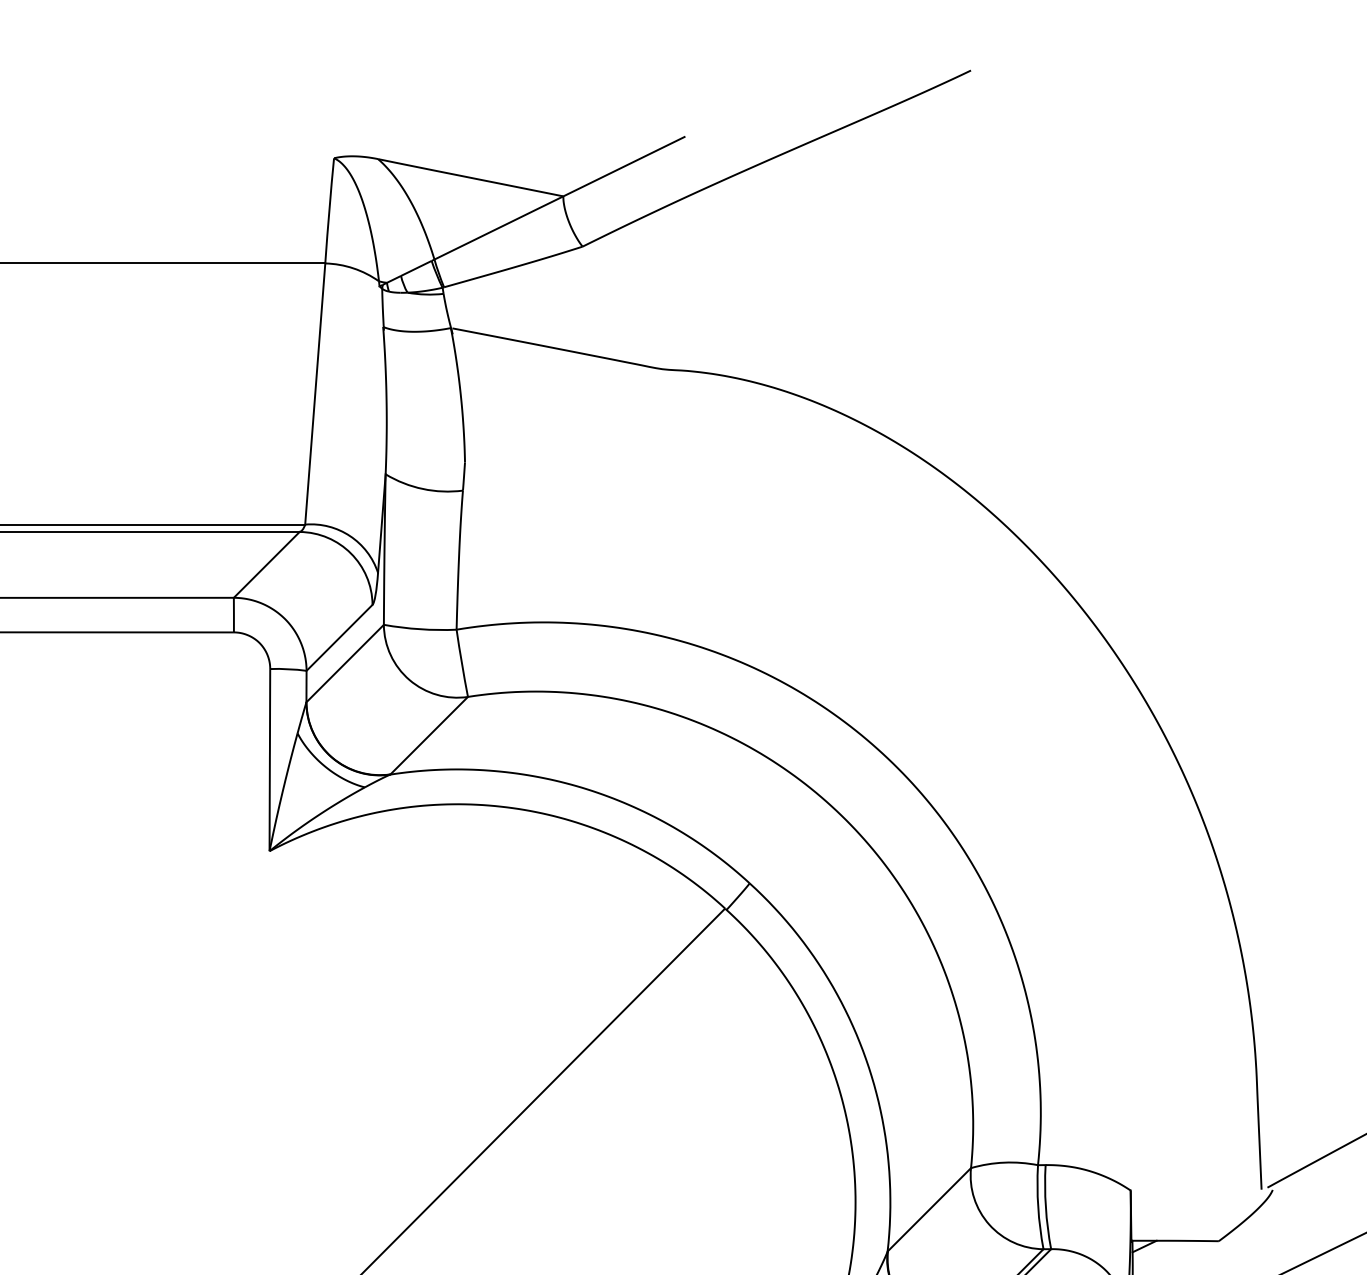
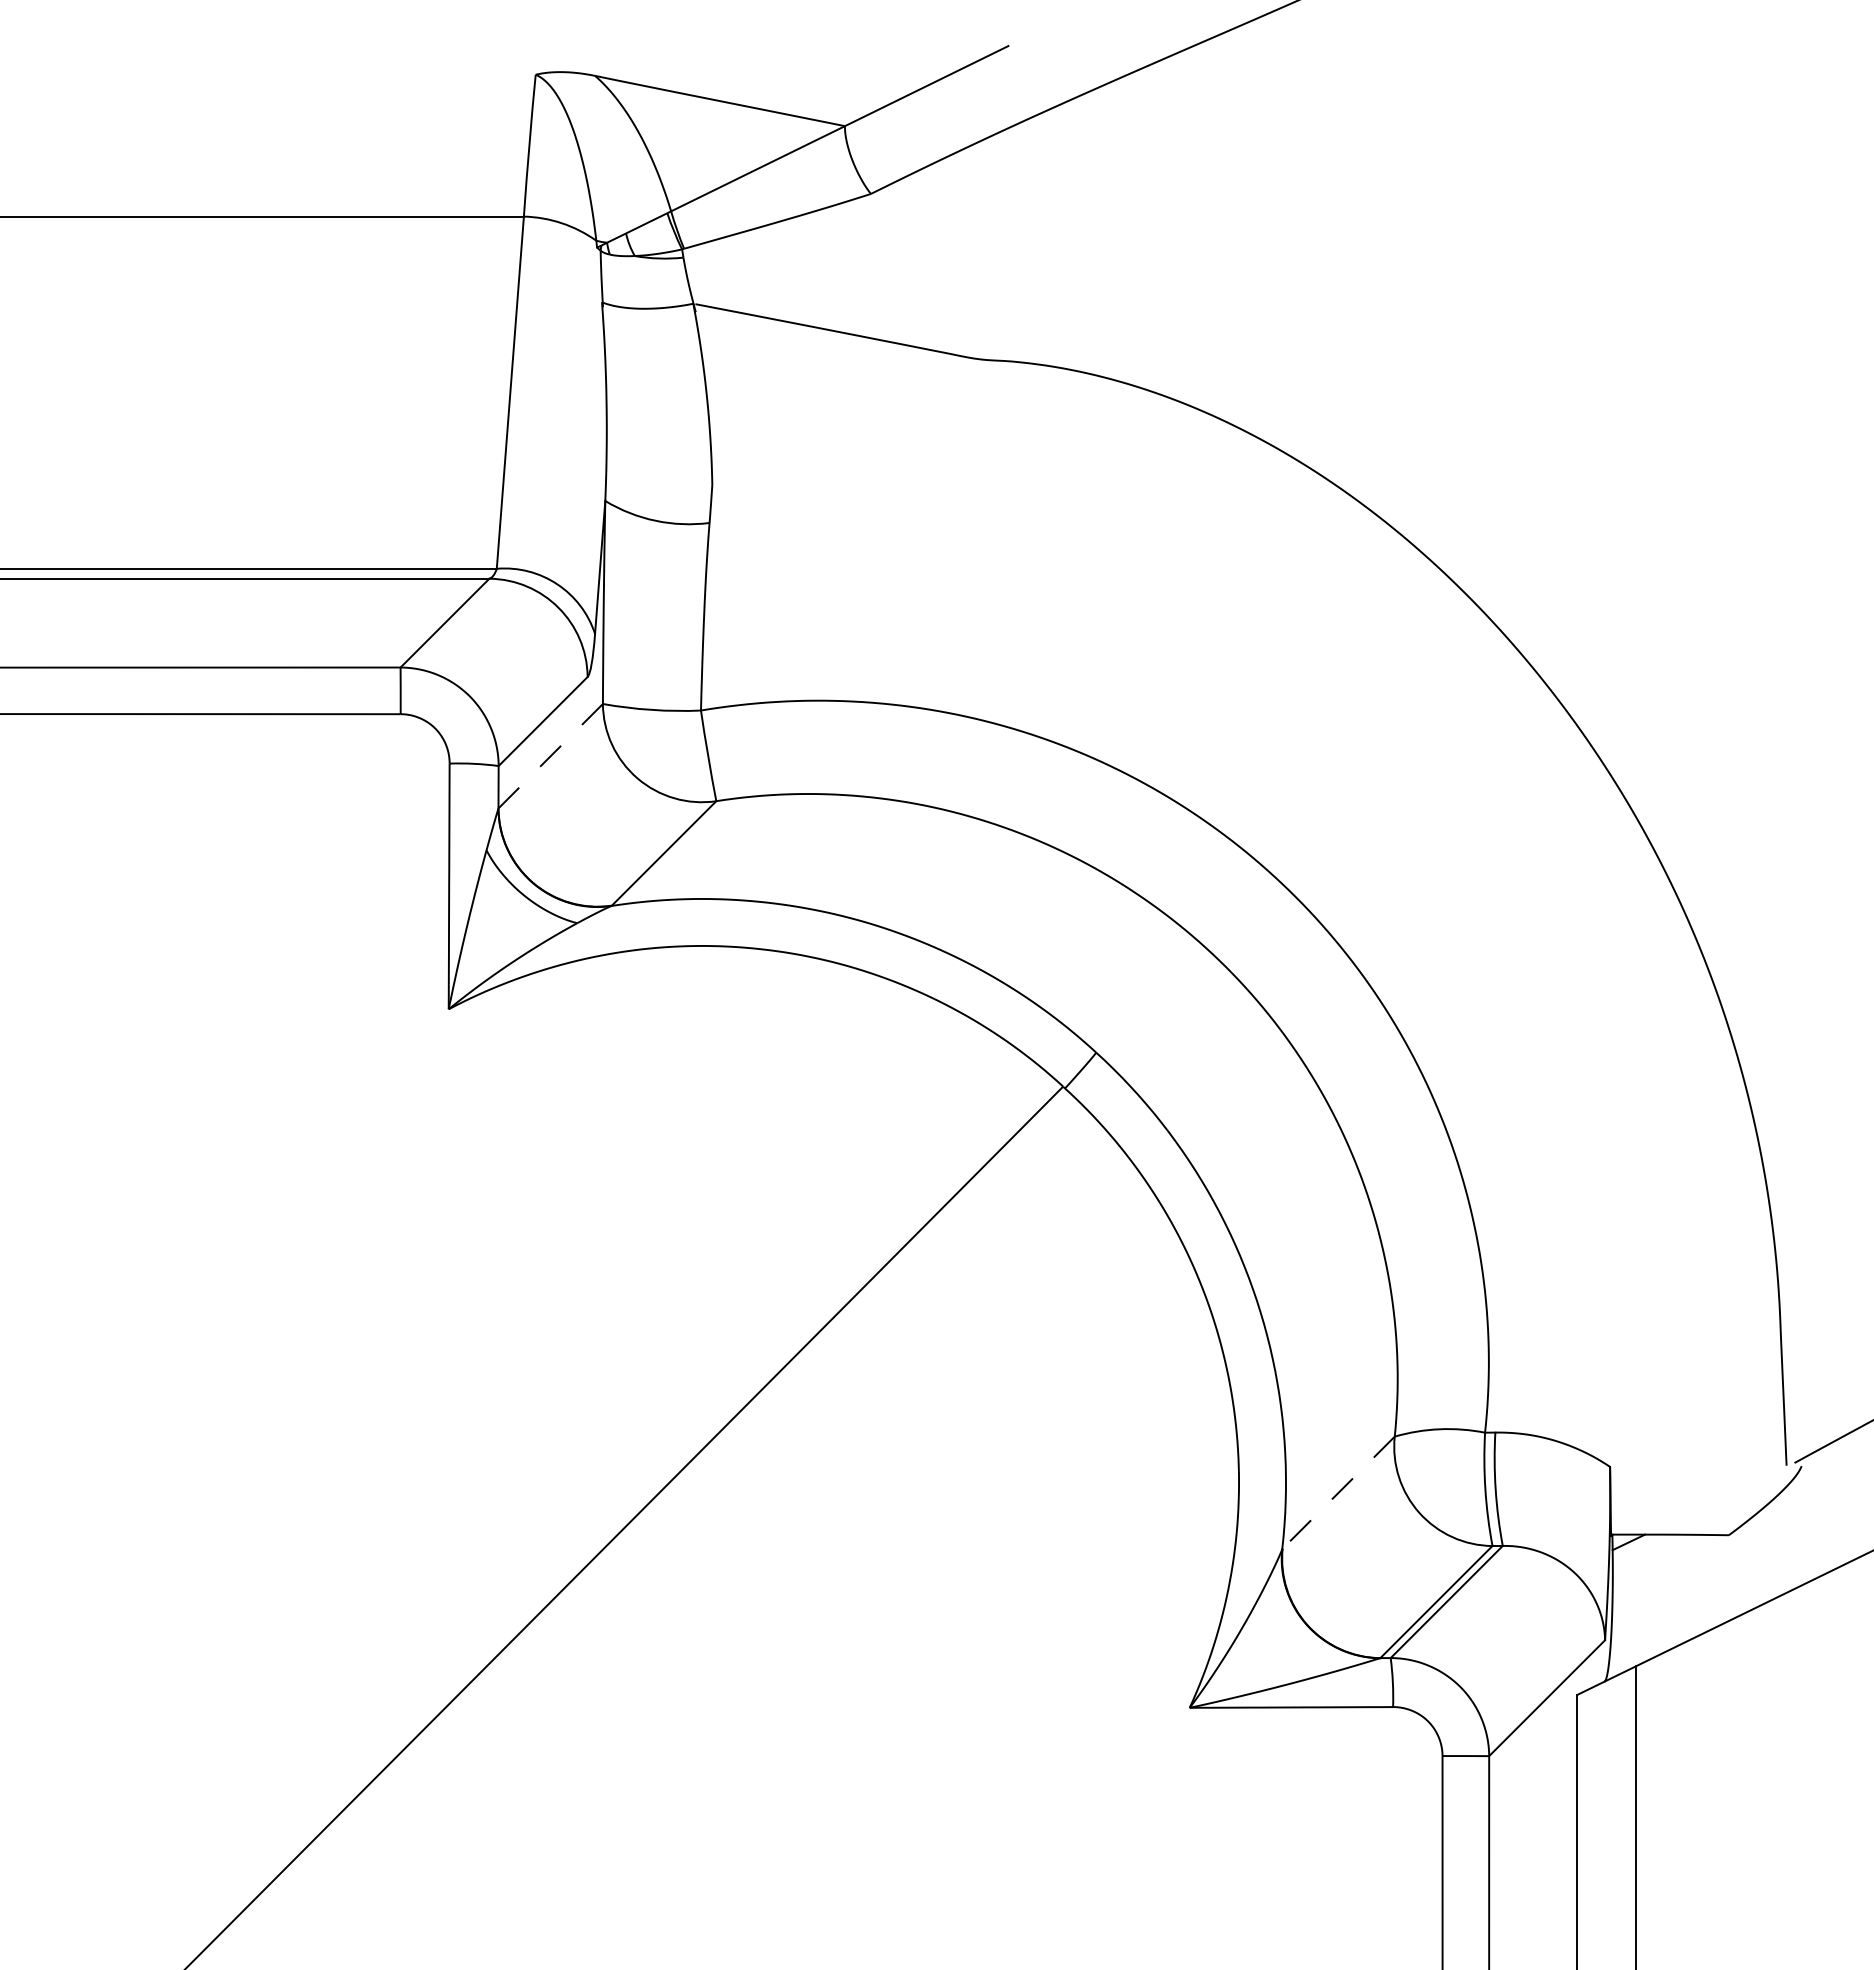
line: (345, 663) -> (550, 756), solid -> dashed
line: (929, 1210) -> (1338, 1493), solid -> dashed

